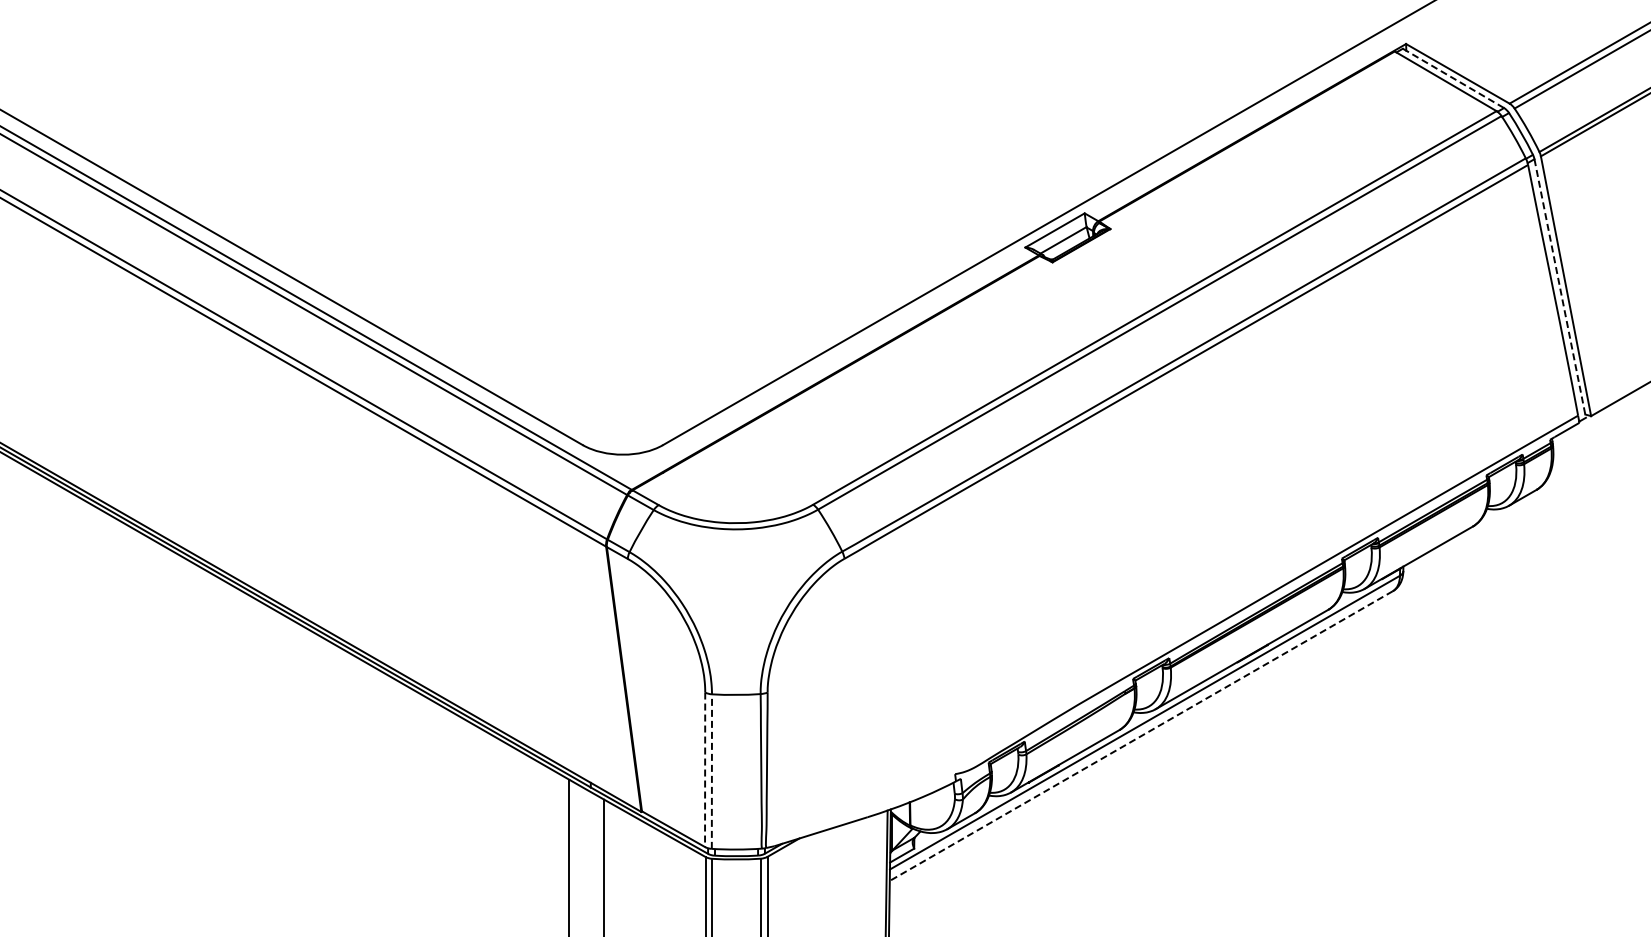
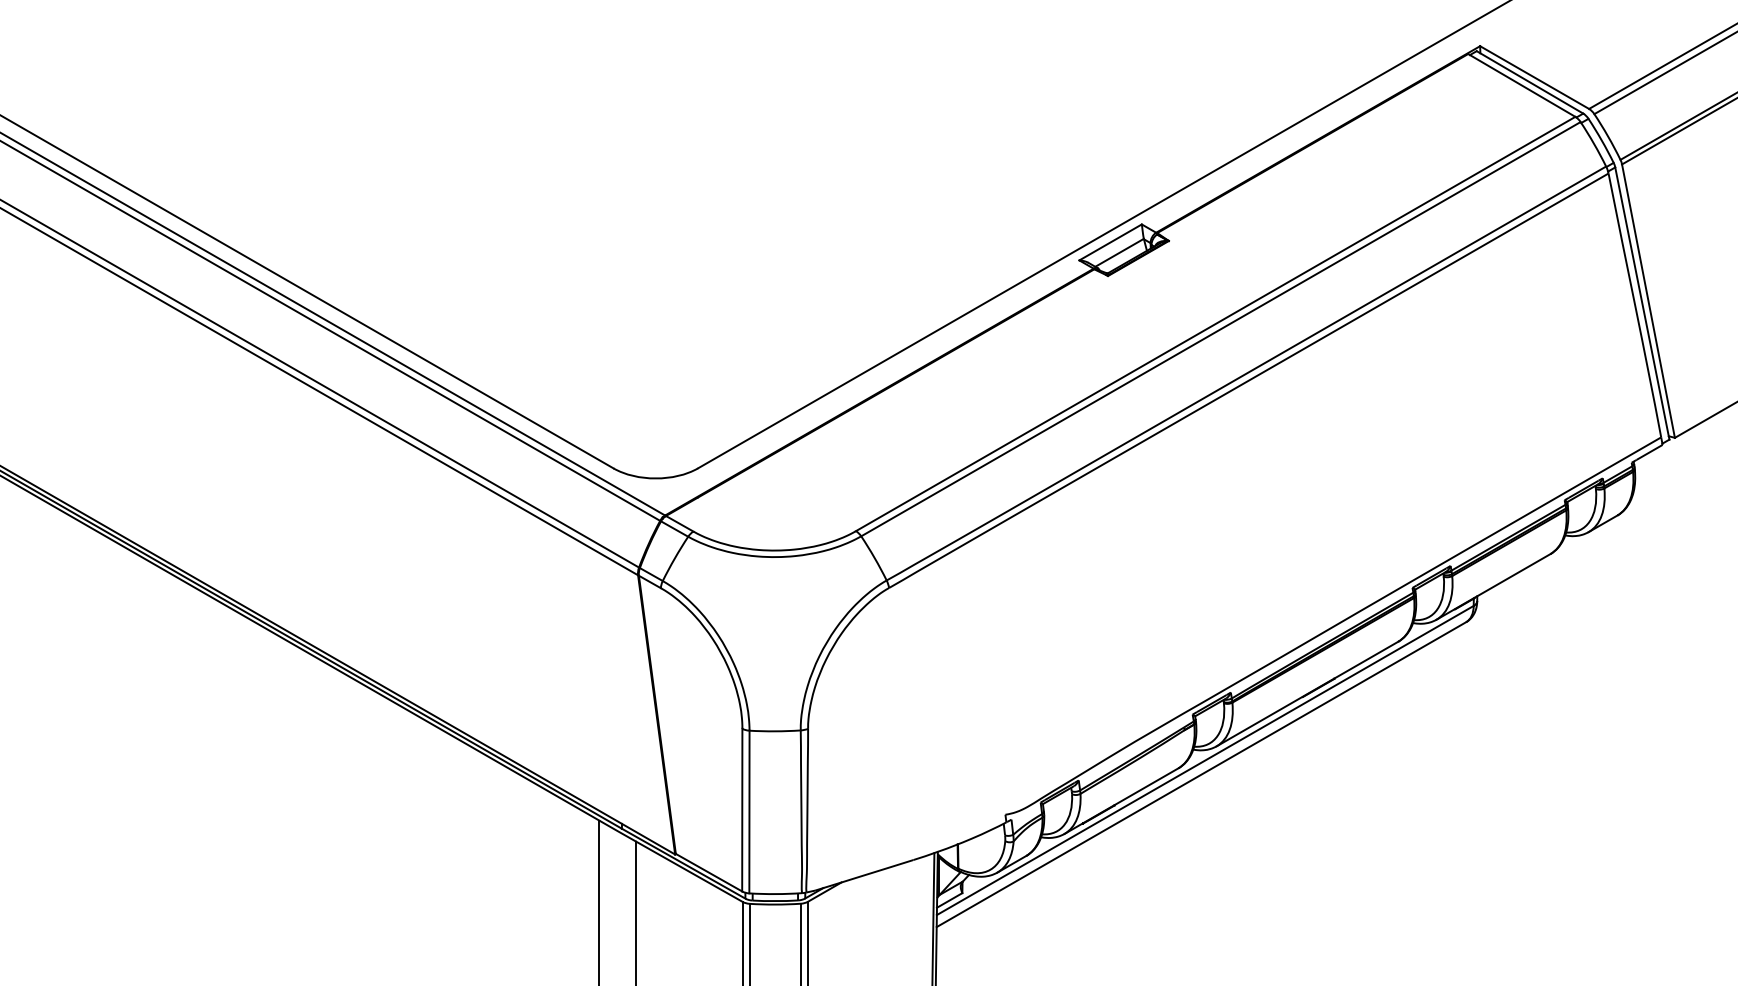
line: (1453, 78) -> (1530, 82), dashed -> solid
line: (1560, 288) -> (1642, 303), dashed -> solid
line: (1140, 736) -> (1200, 775), dashed -> solid
line: (705, 770) -> (742, 810), dashed -> solid
line: (711, 771) -> (749, 811), dashed -> solid

